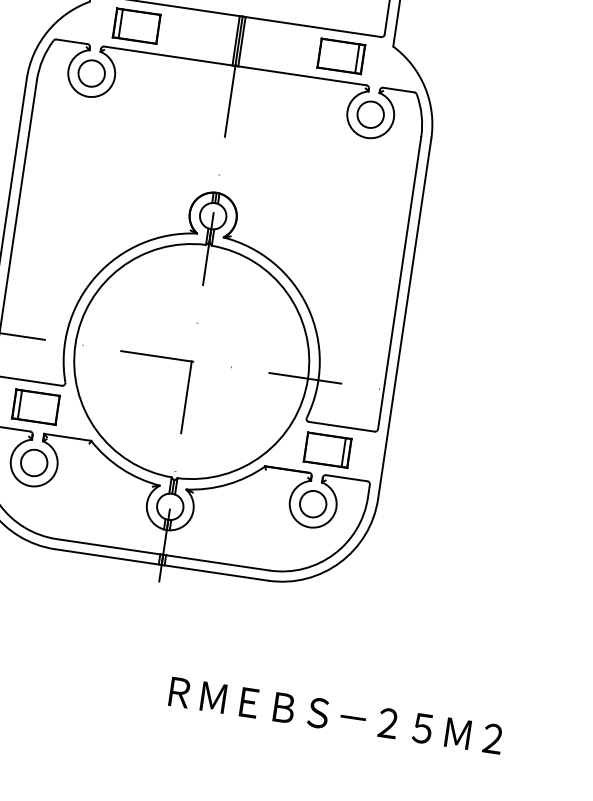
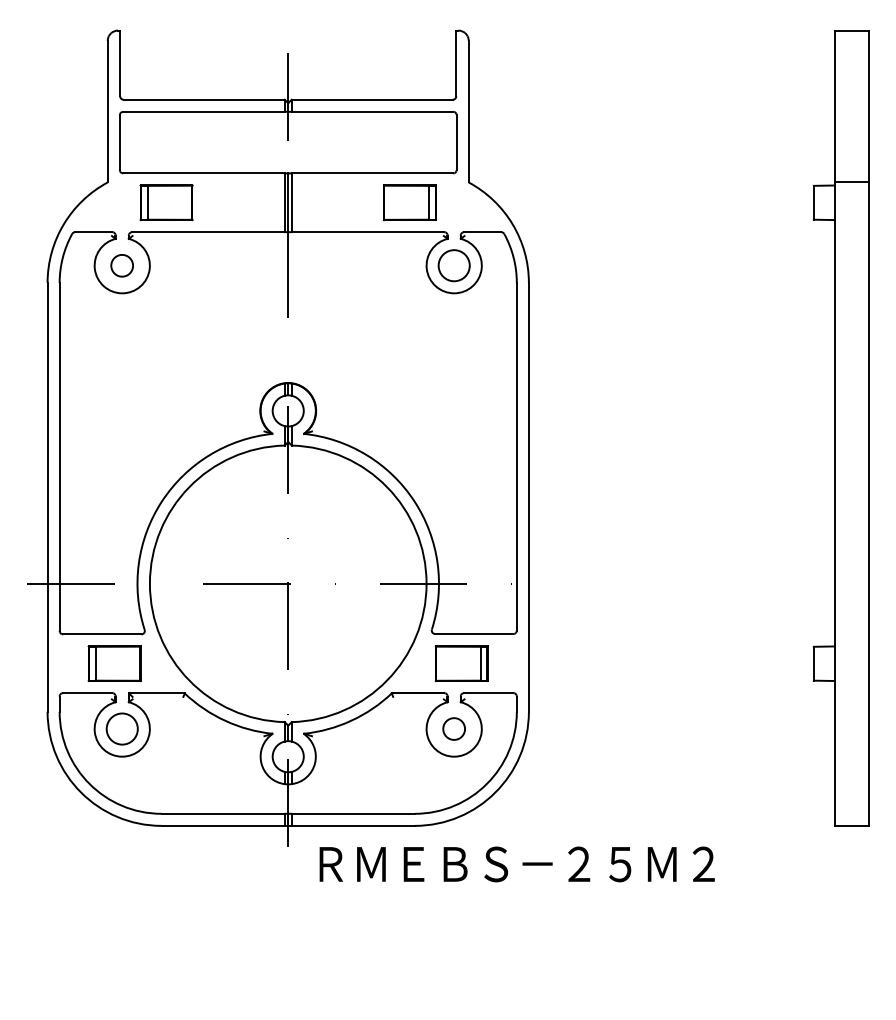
circle: (91, 73) -> (121, 265), size x0.7
circle: (312, 503) -> (453, 728), size x0.7
text: (335, 715) -> (516, 864), moved

